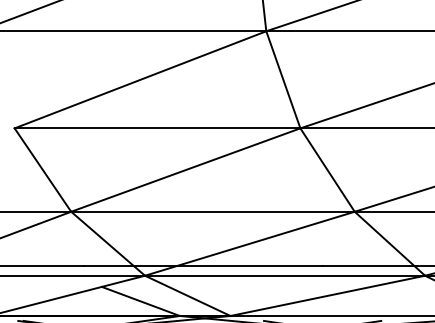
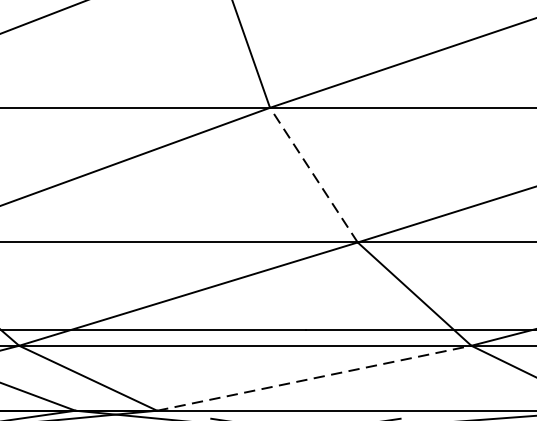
line: (327, 170) -> (313, 175), solid -> dashed
line: (328, 295) -> (315, 377), solid -> dashed

